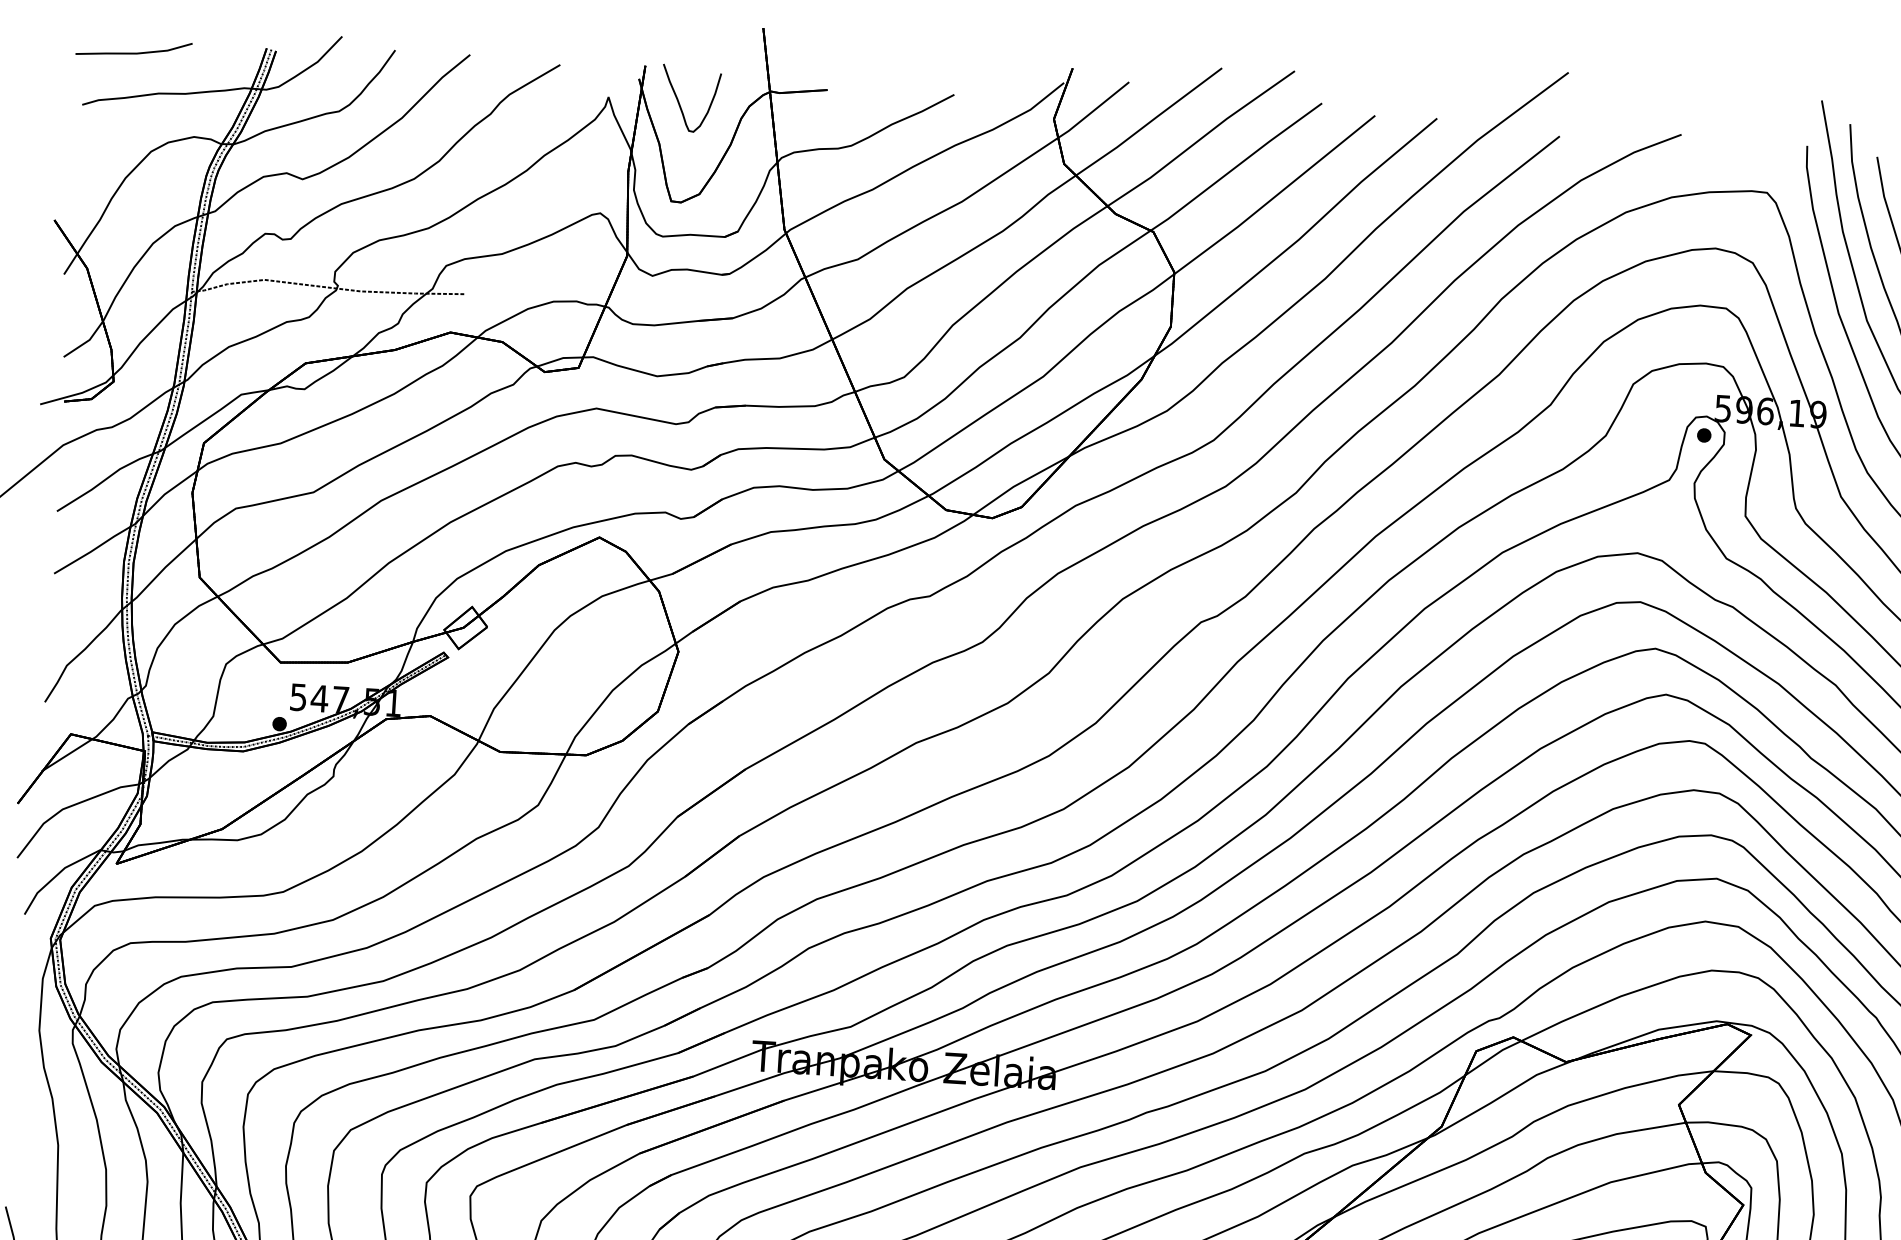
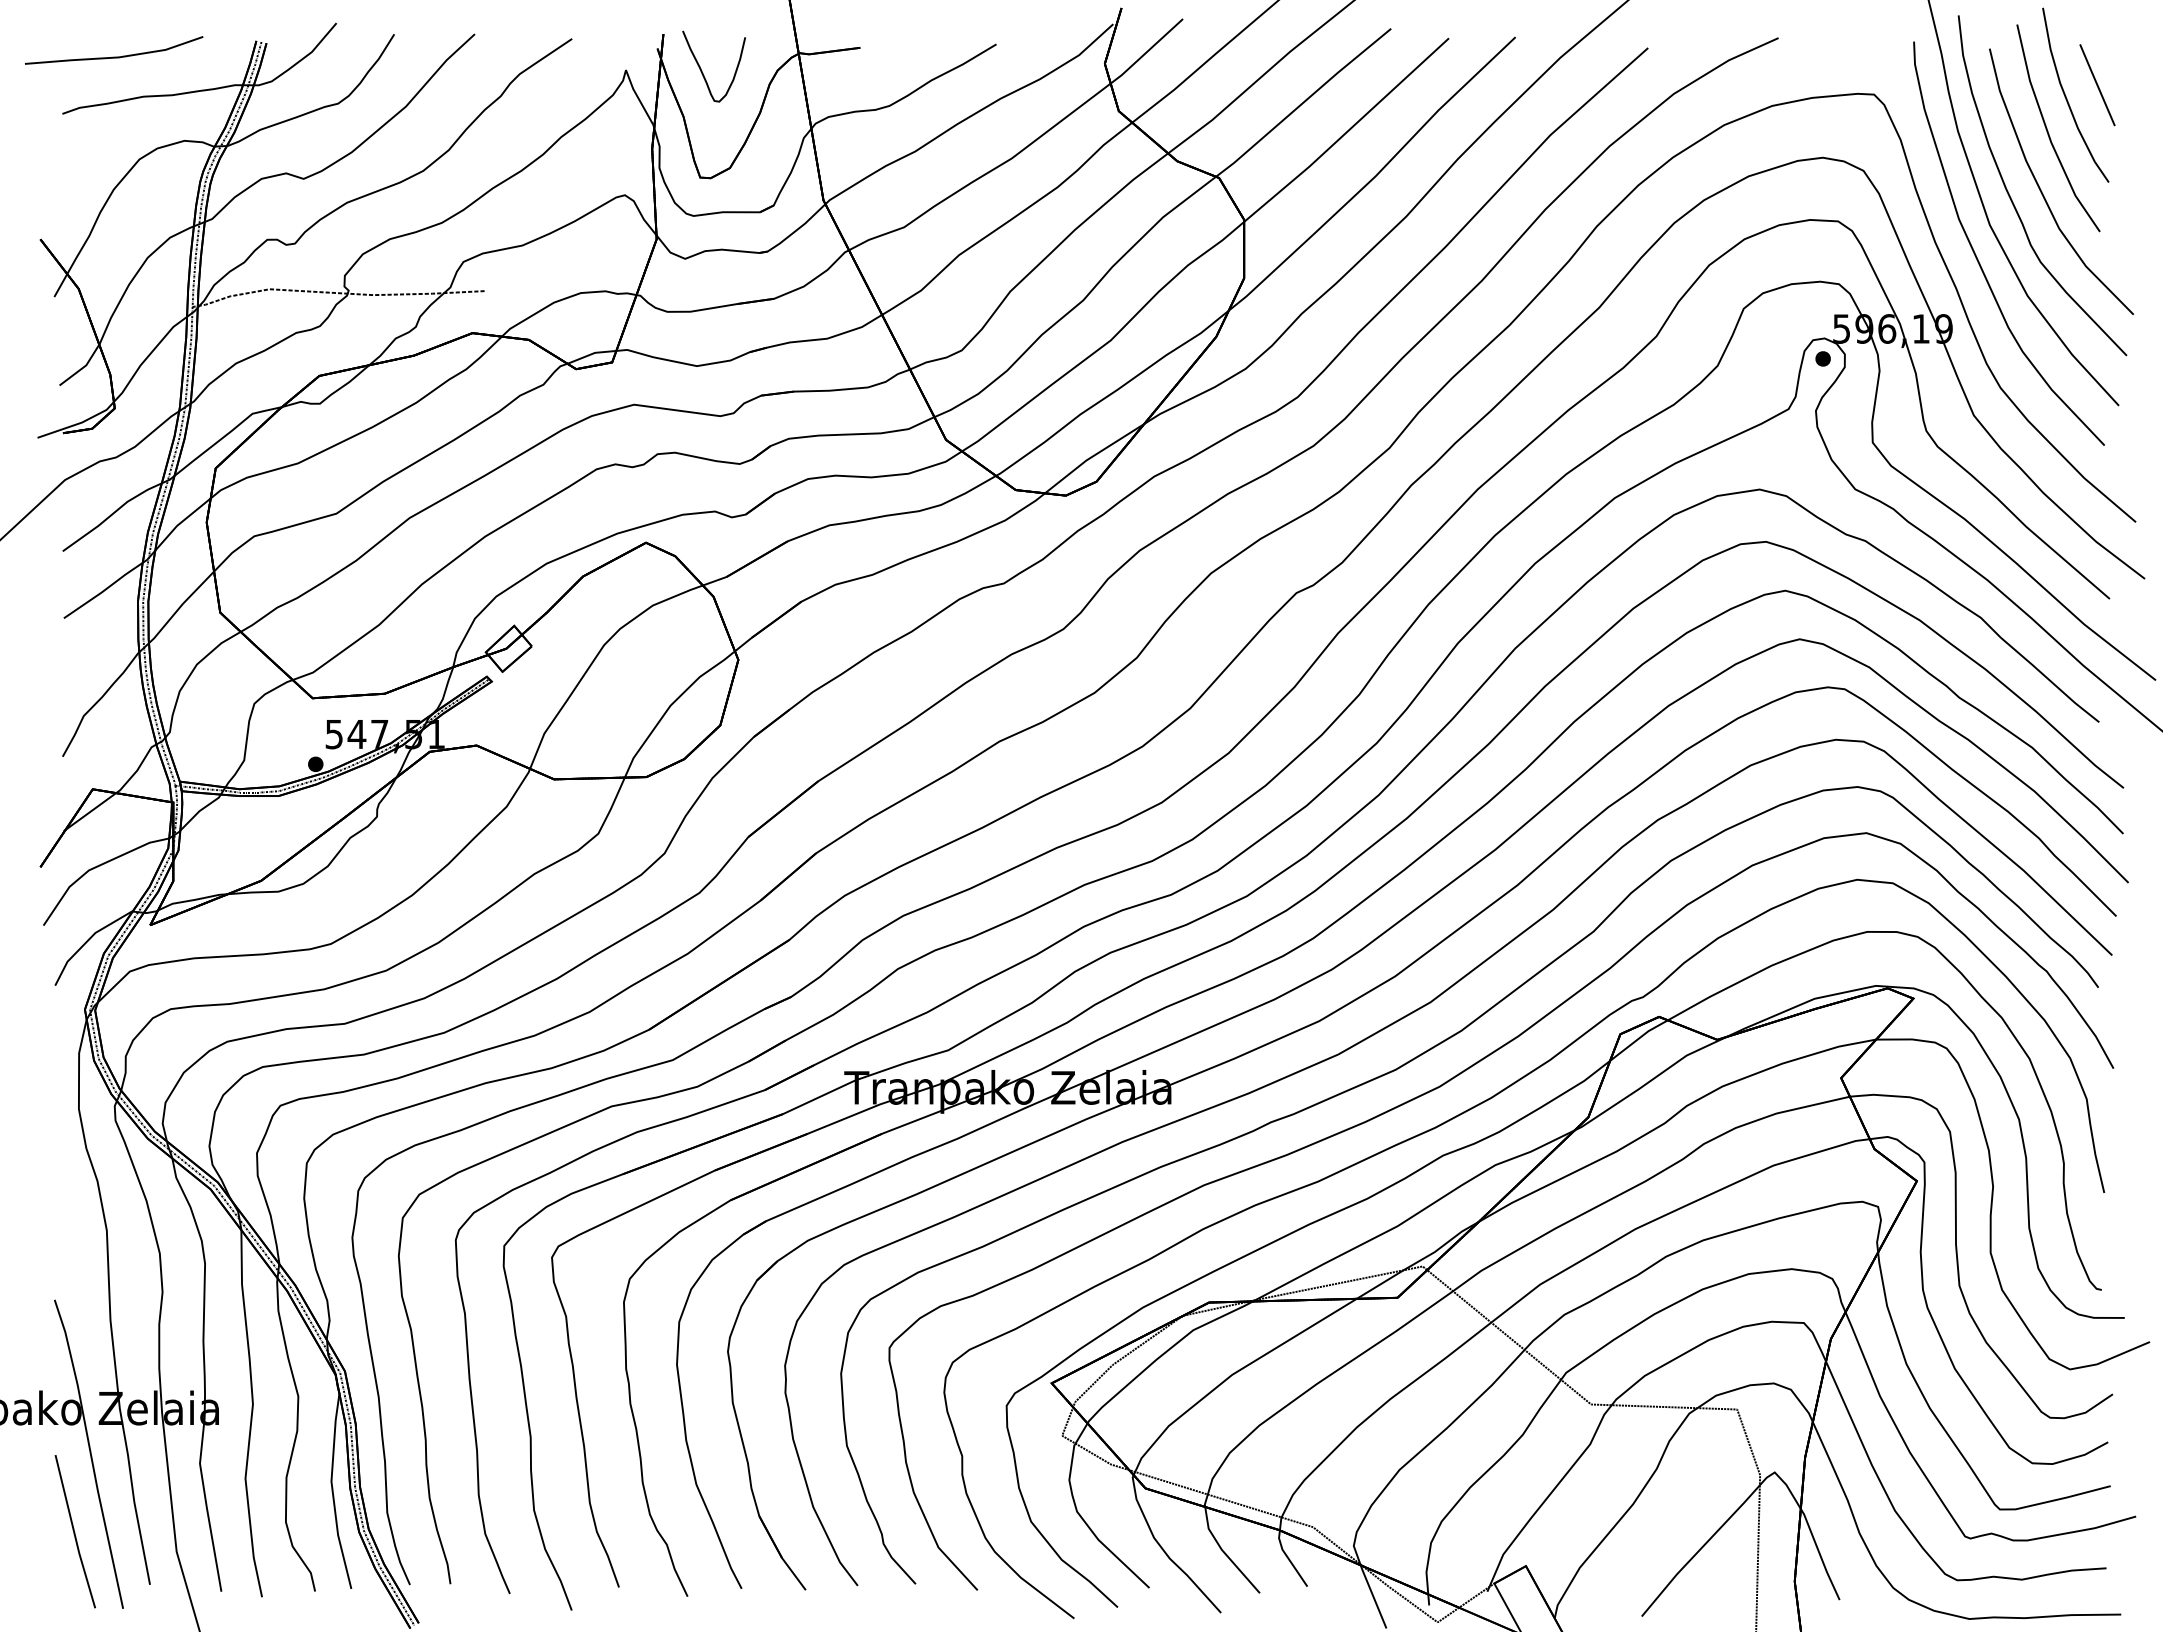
part: (134, 48) -> (114, 50), size x1.43

